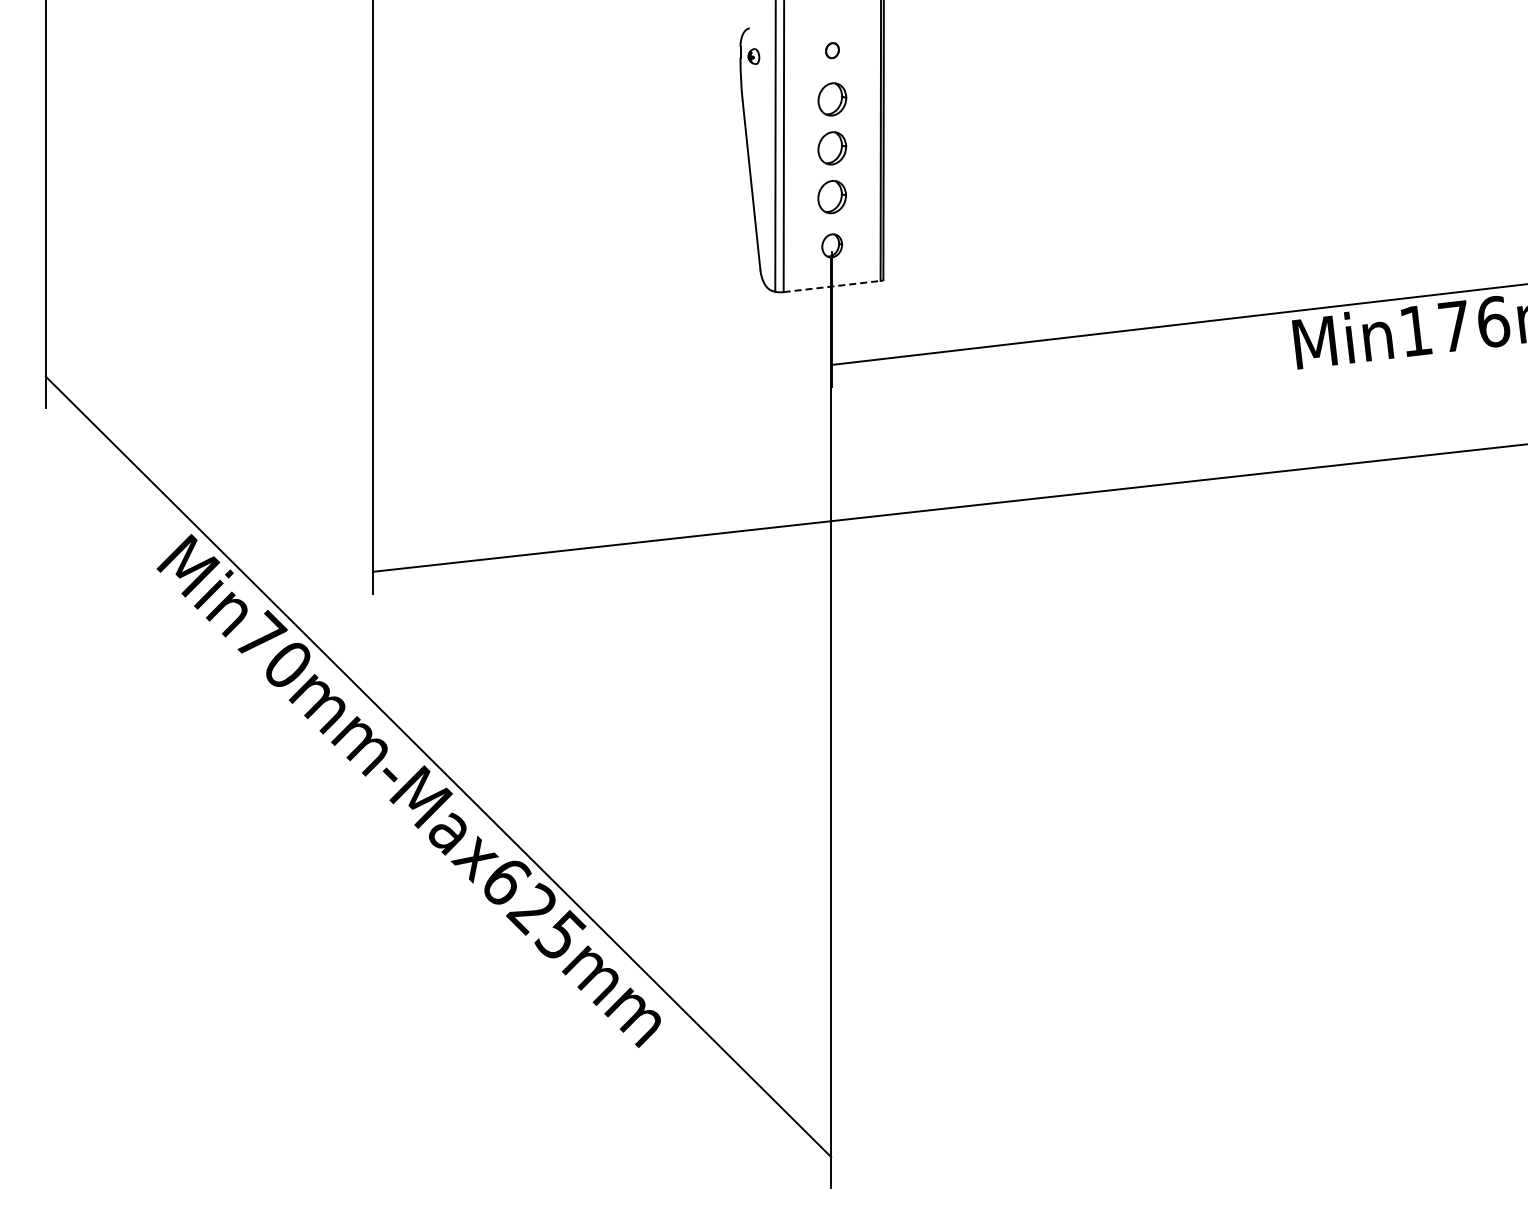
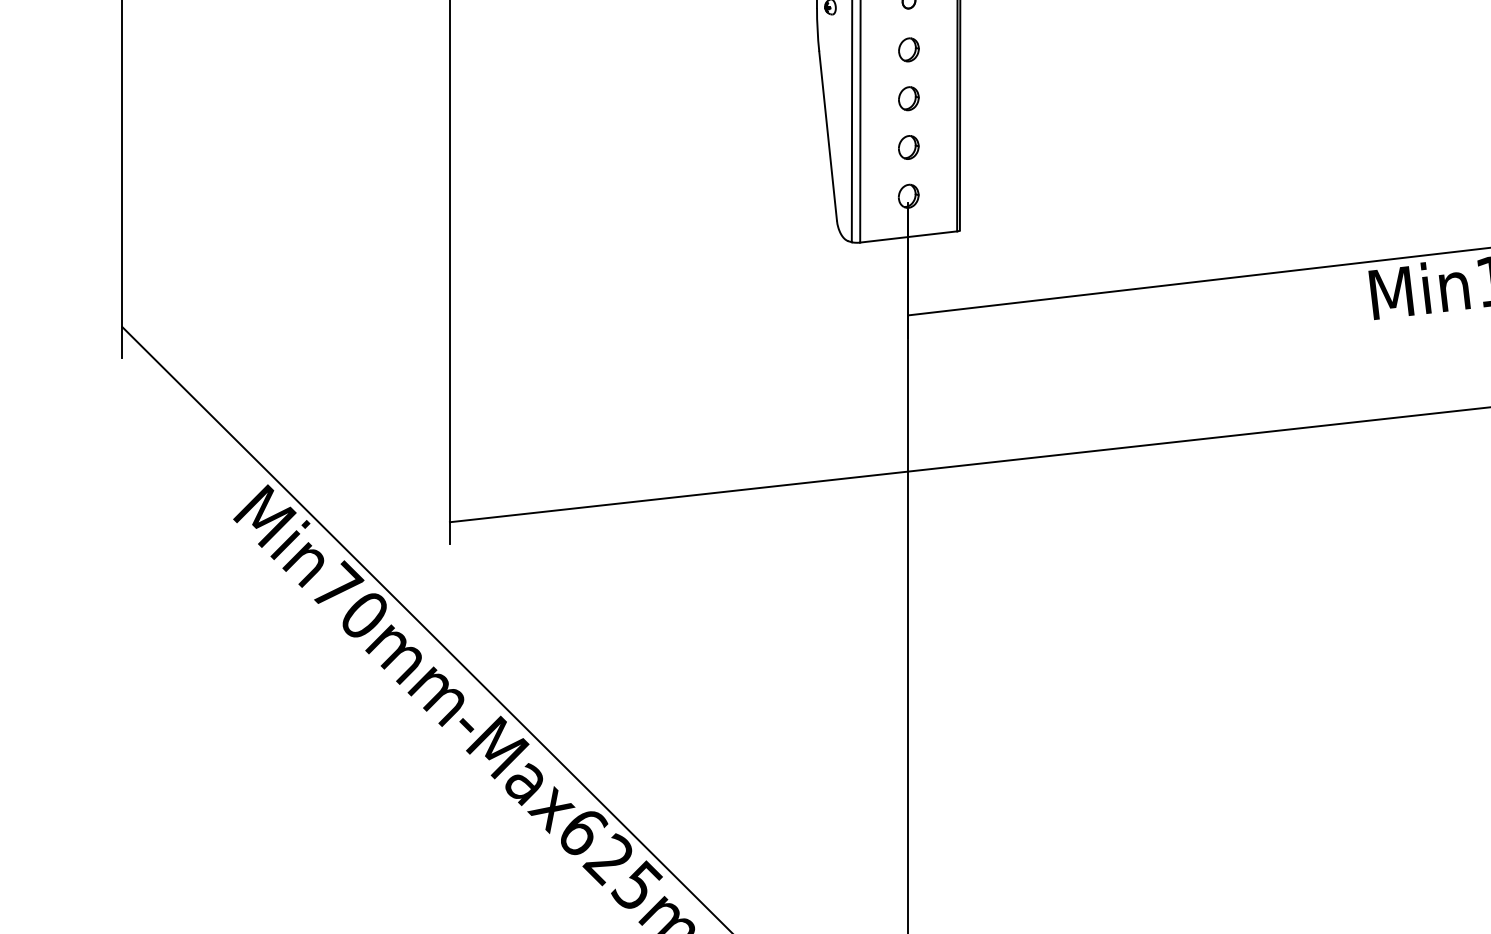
part: (832, 99) -> (909, 49), size x0.71
part: (832, 147) -> (909, 97), size x0.71
part: (832, 196) -> (909, 146), size x0.71
line: (832, 286) -> (909, 236), dashed -> solid

